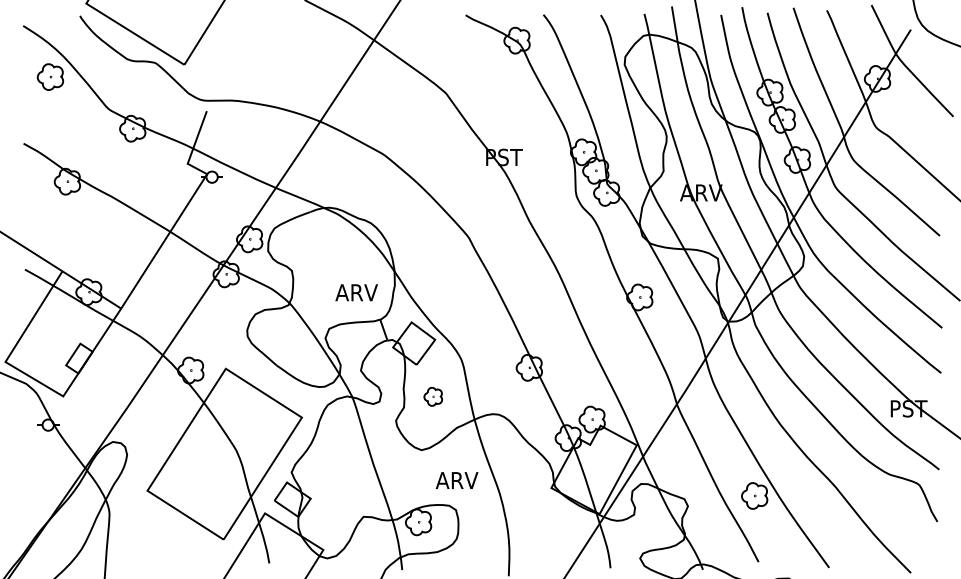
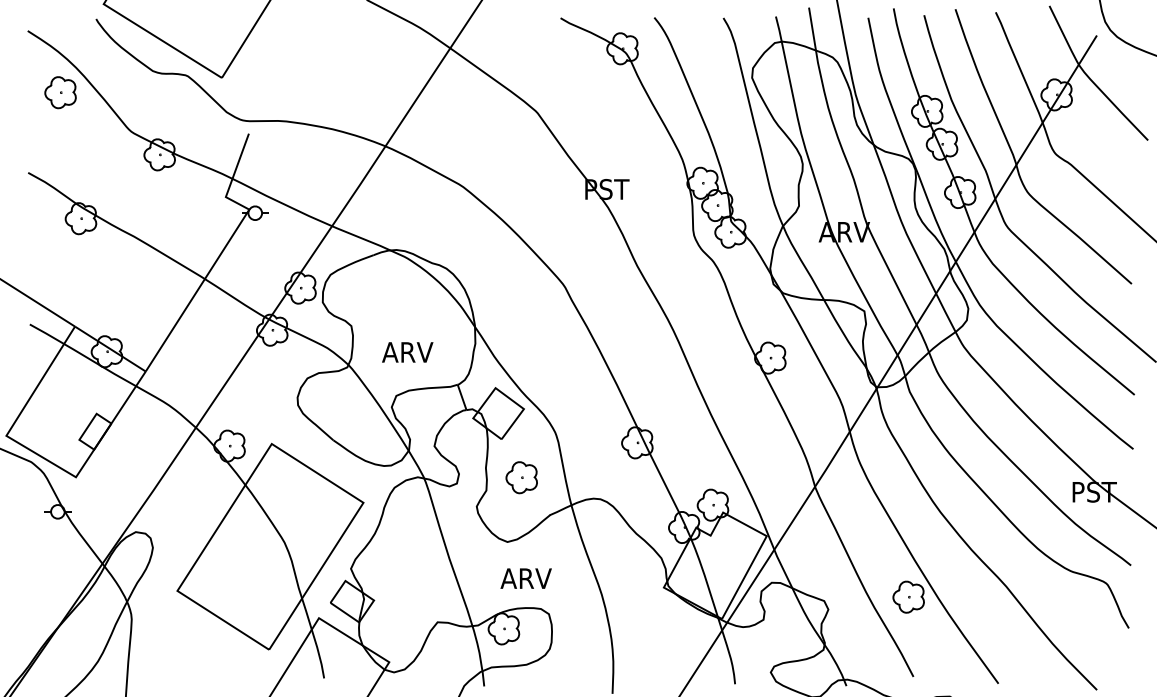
text: (356, 292) -> (407, 352), moved
part: (432, 396) -> (520, 477), size x1.43
text: (456, 480) -> (525, 578), moved

